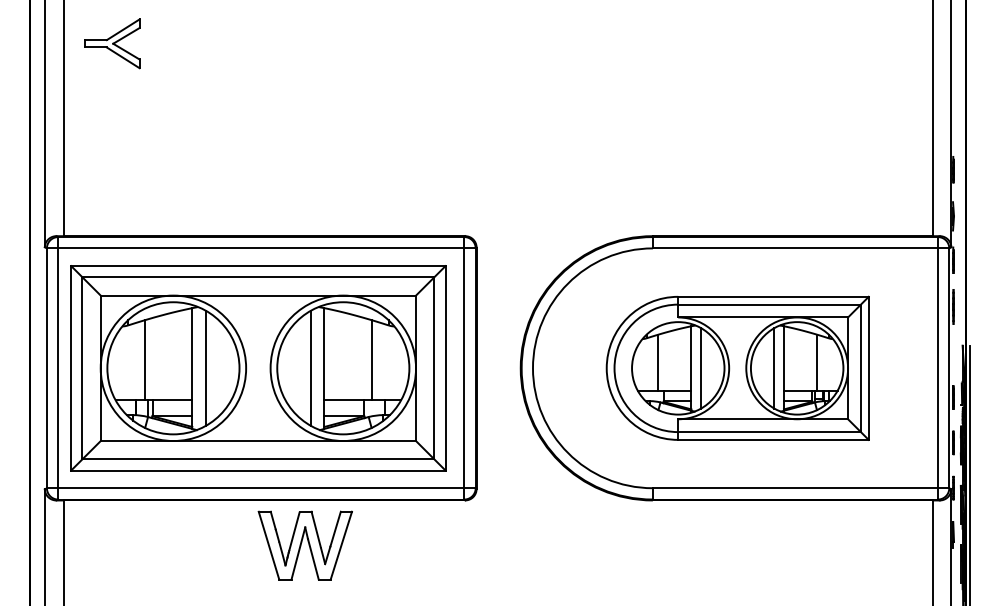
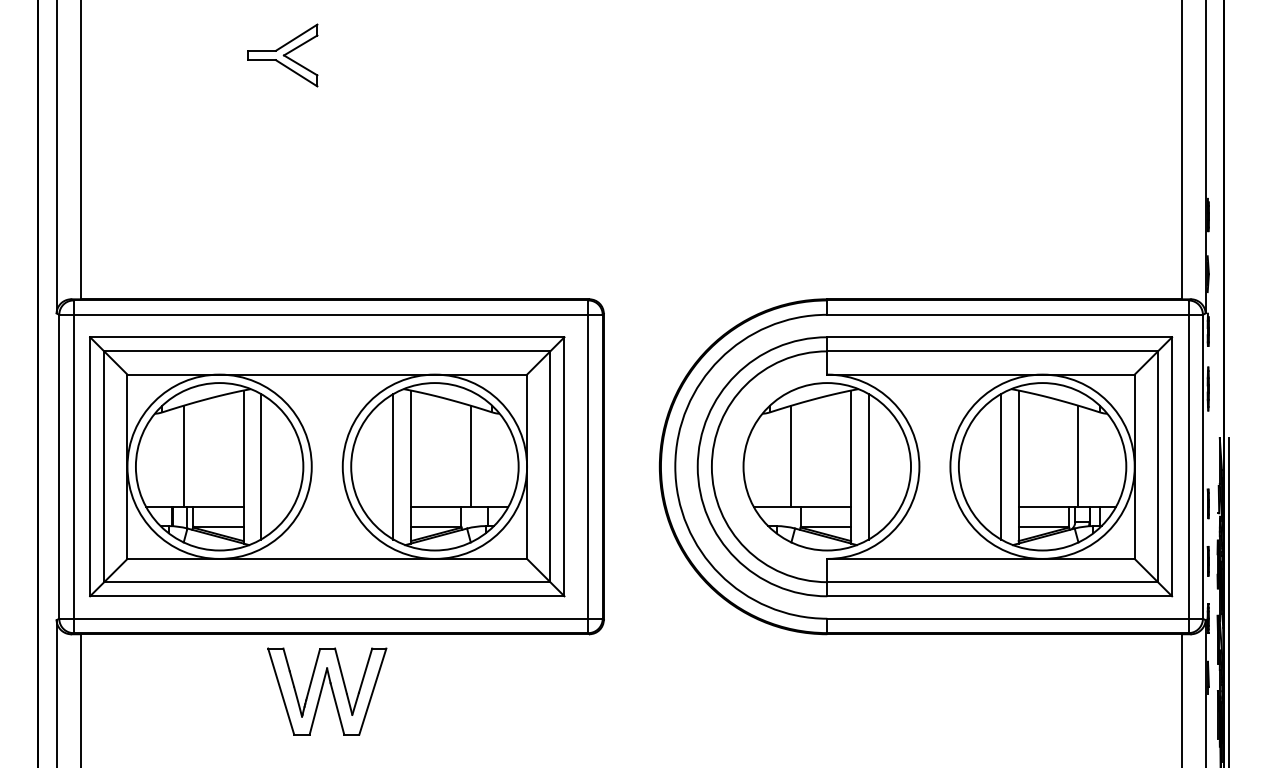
part: (112, 43) -> (283, 55), moved
part: (737, 368) -> (934, 467), size x1.43
part: (304, 545) -> (326, 691), moved

